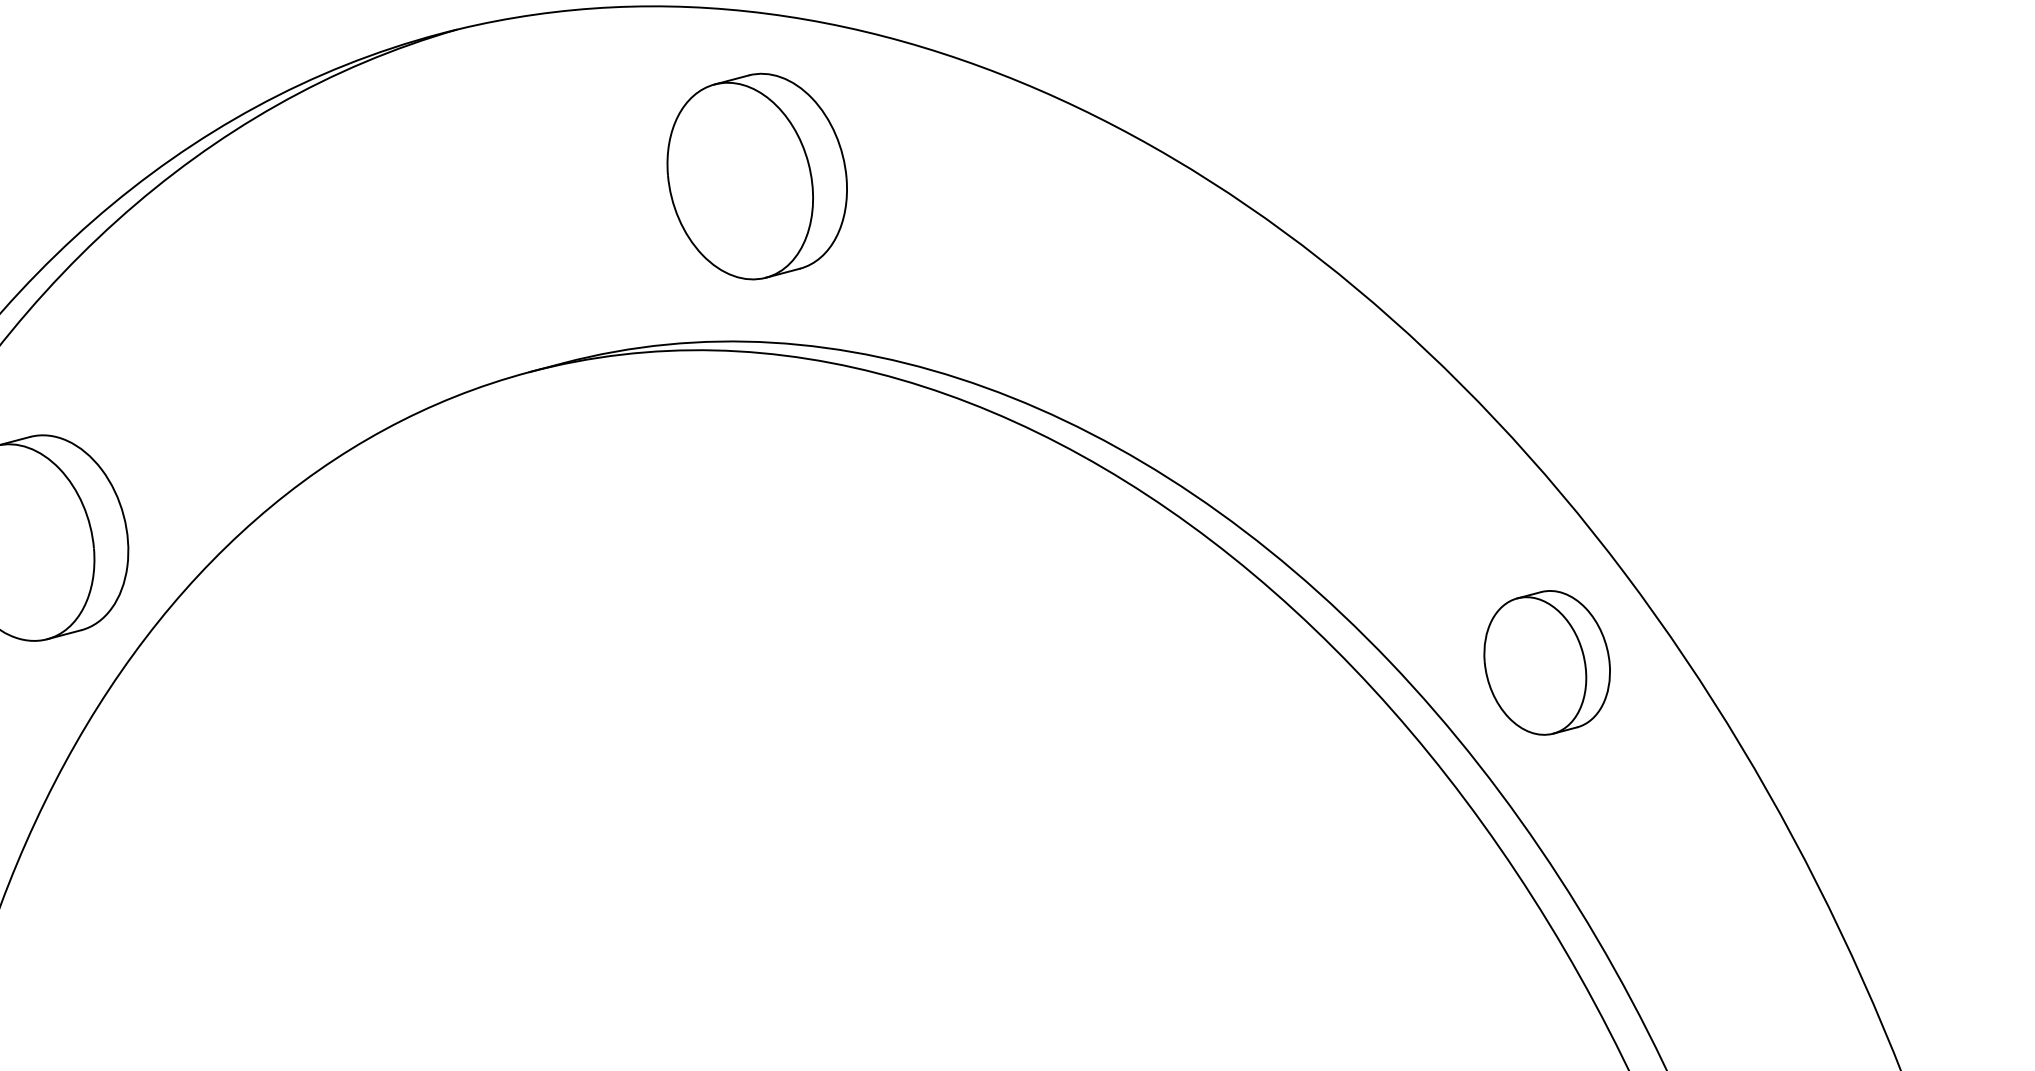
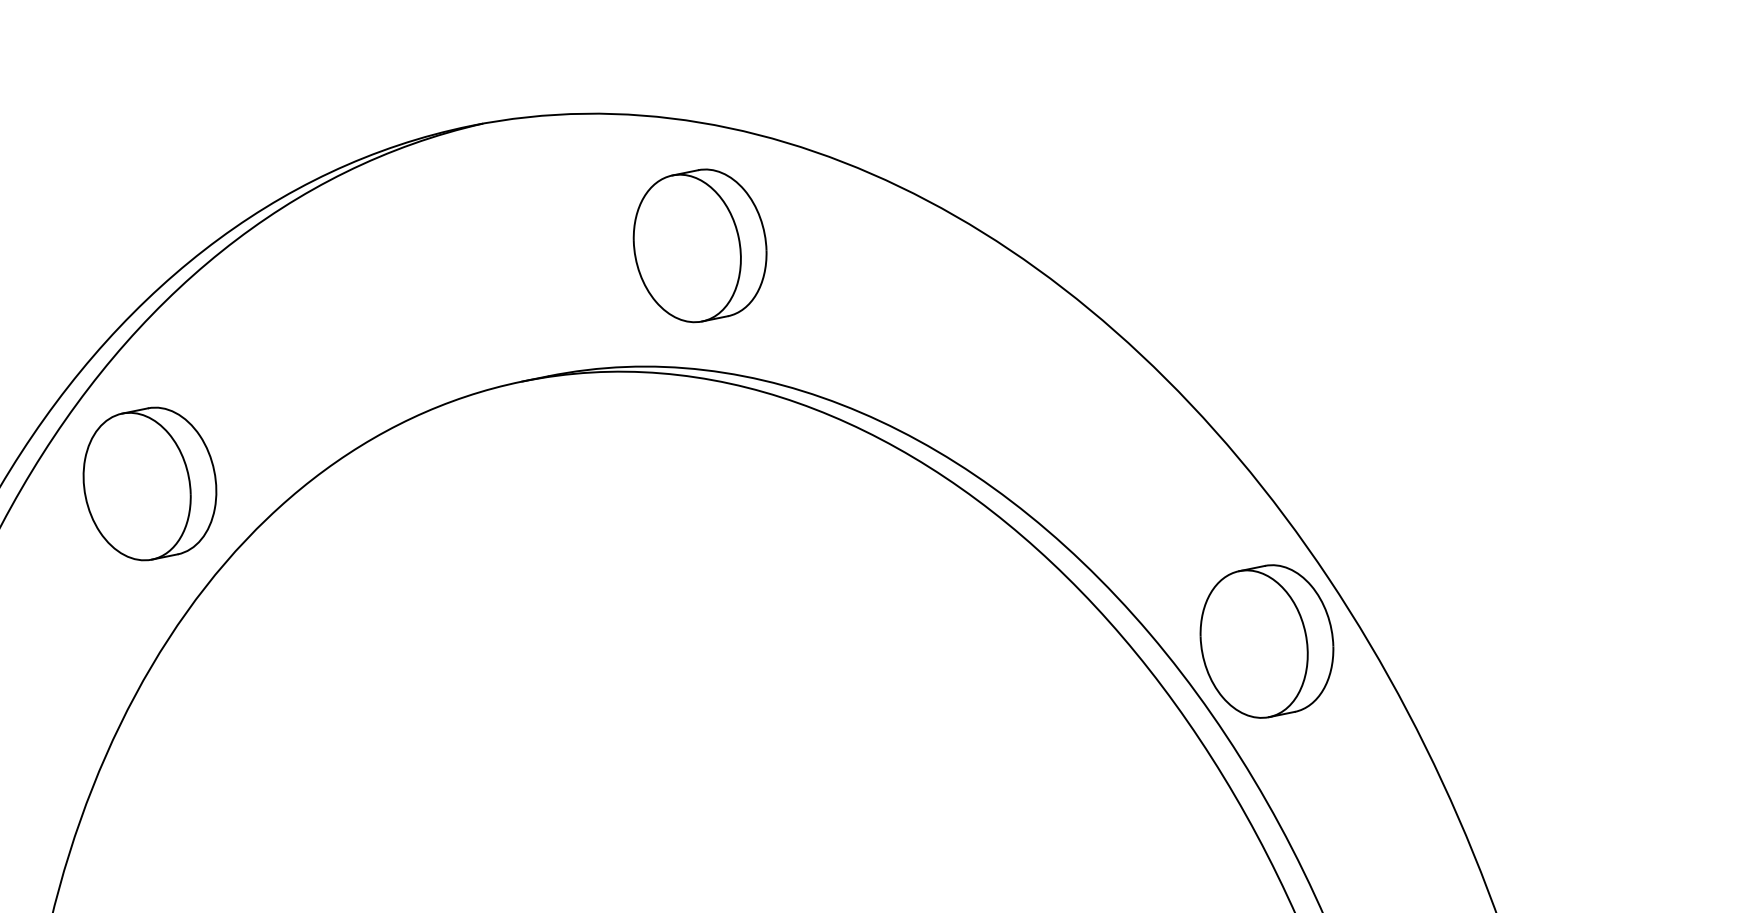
part: (1546, 662) -> (1266, 641), size x1.43

